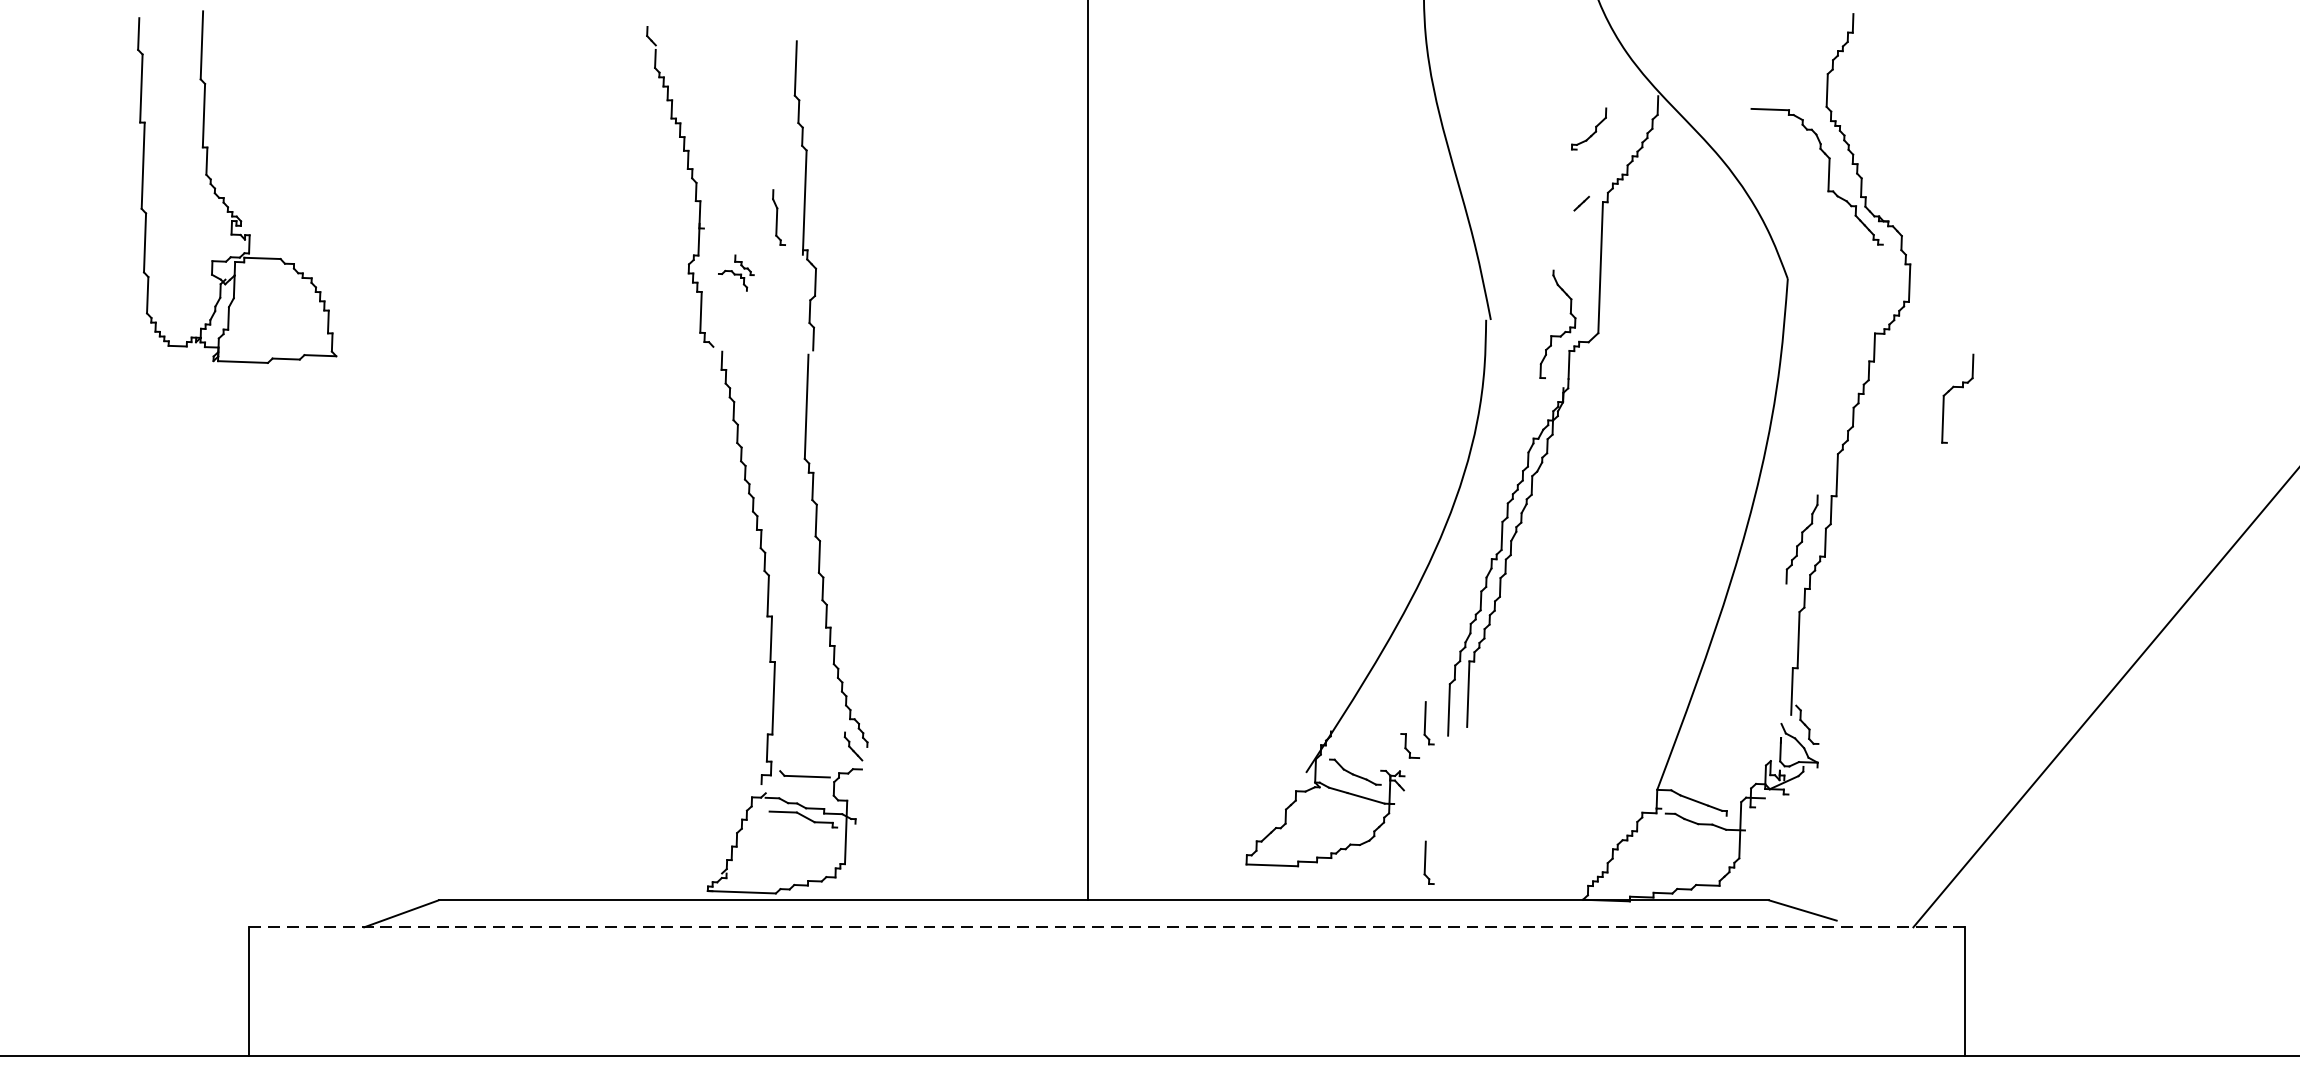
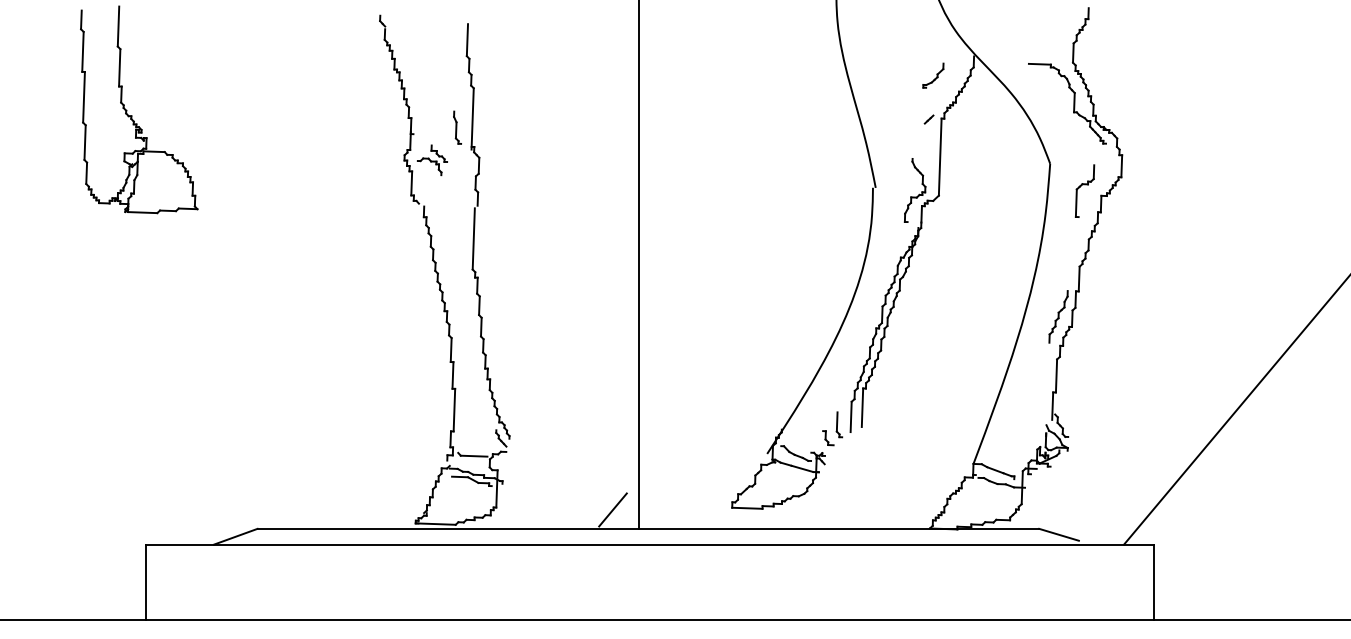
part: (736, 273) -> (432, 160), size x1.43
part: (1956, 397) -> (1084, 190), moved
part: (1429, 862) -> (839, 506), removed
line: (1042, 867) -> (612, 509), added
line: (1107, 926) -> (650, 544), dashed -> solid

